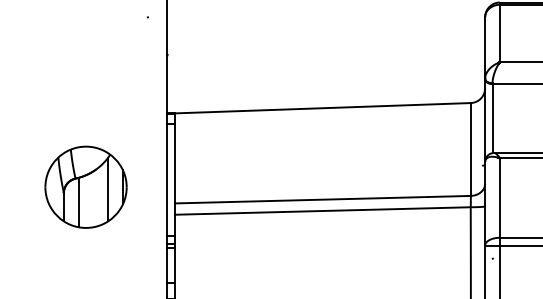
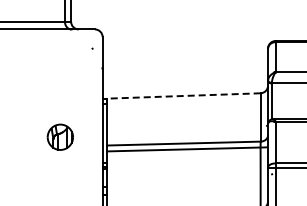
line: (322, 109) -> (183, 96), solid -> dashed
part: (86, 187) -> (60, 137), size x0.6

